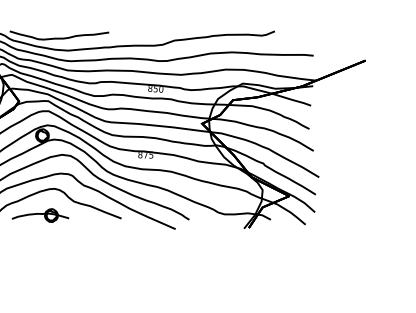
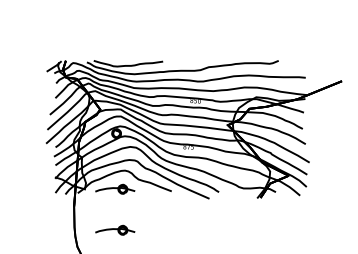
part: (40, 273) -> (115, 229), added

